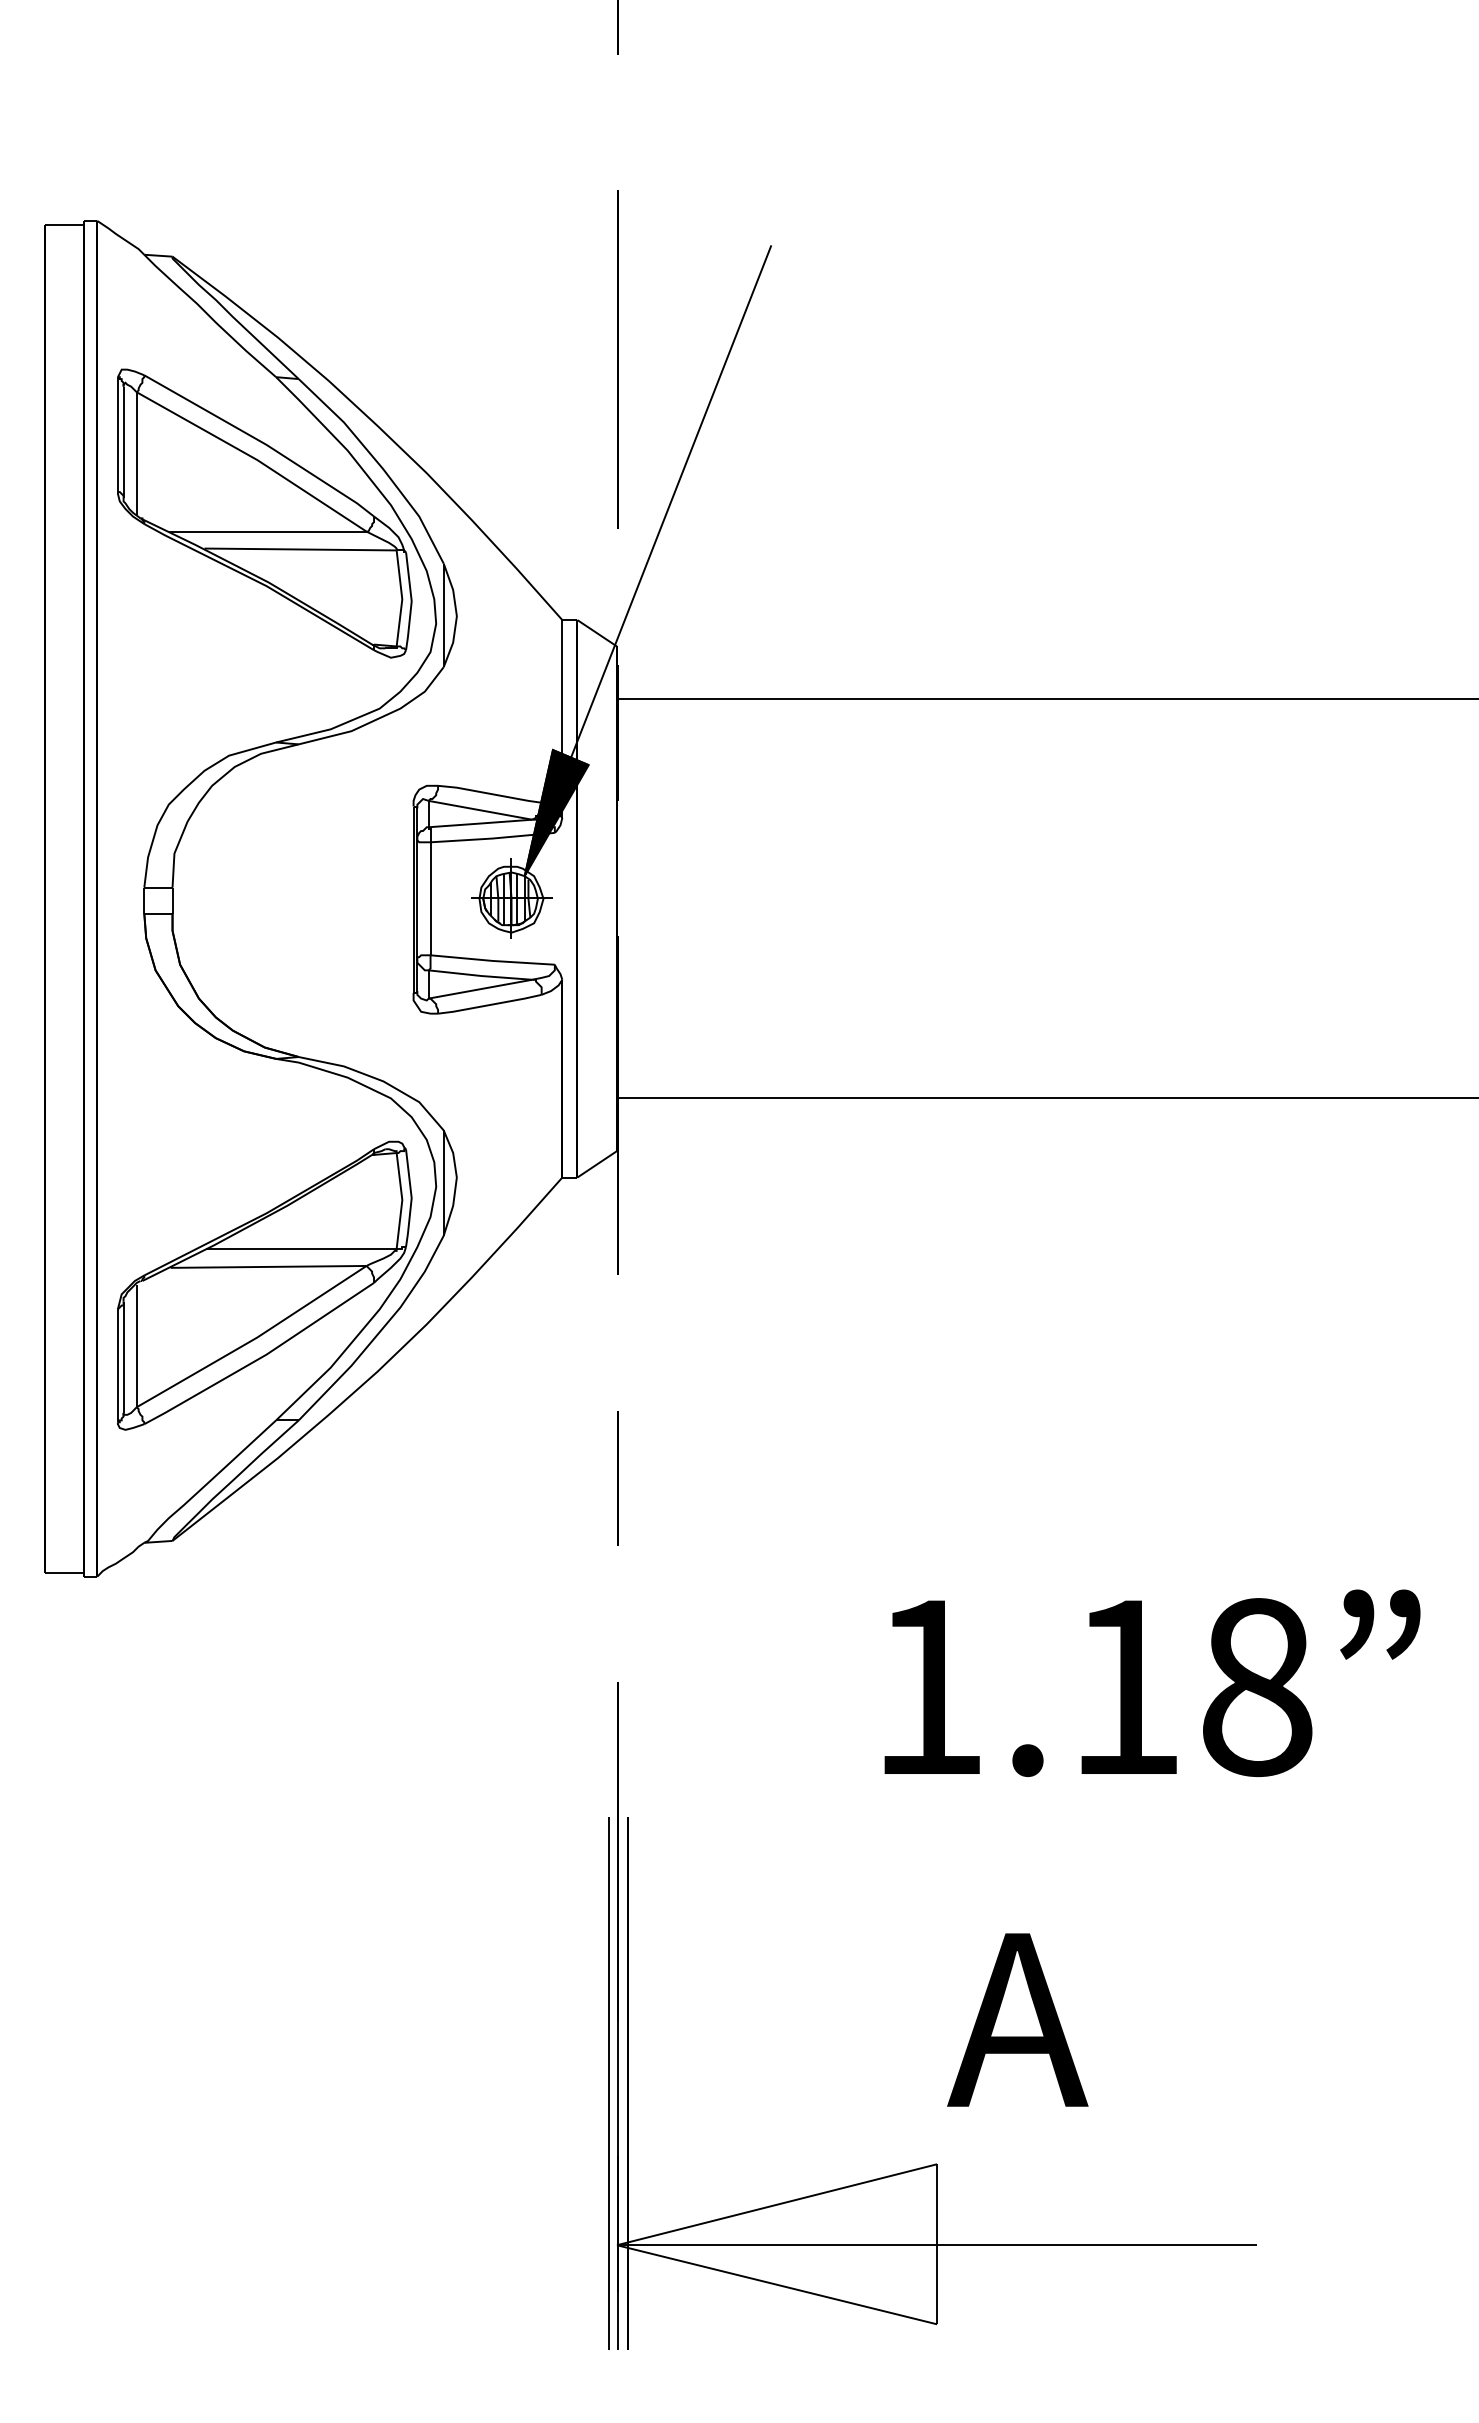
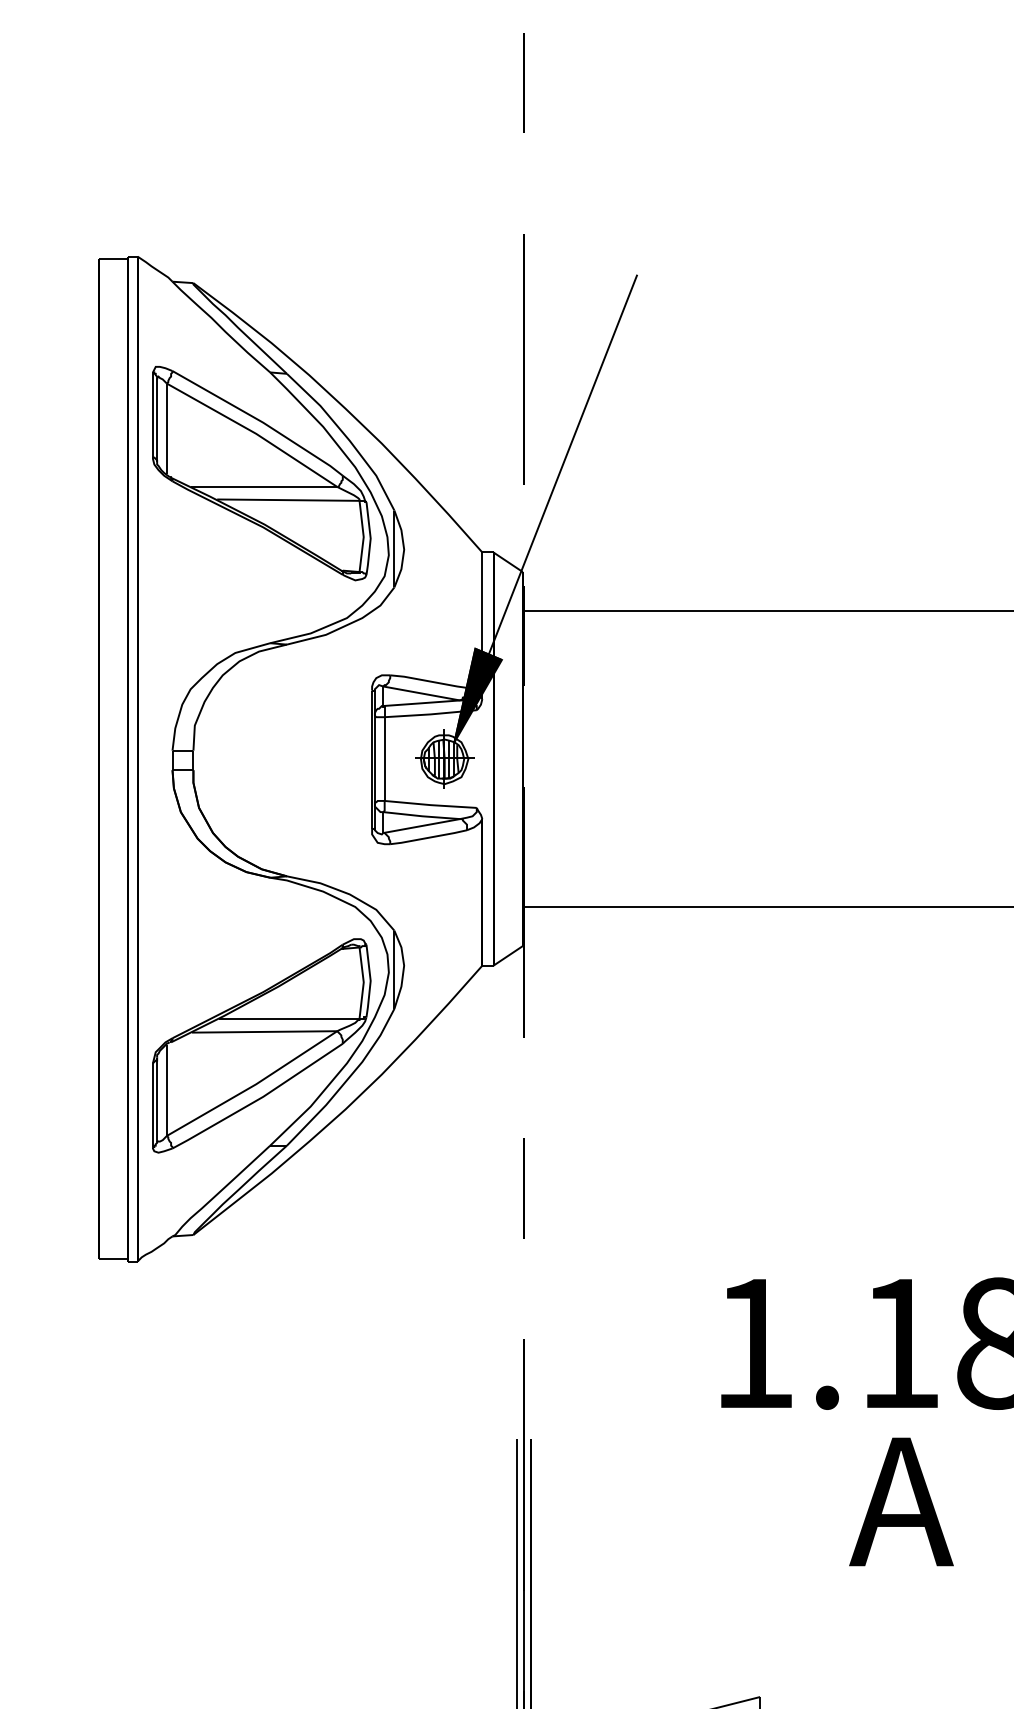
text: (1017, 2019) -> (901, 1501), moved

